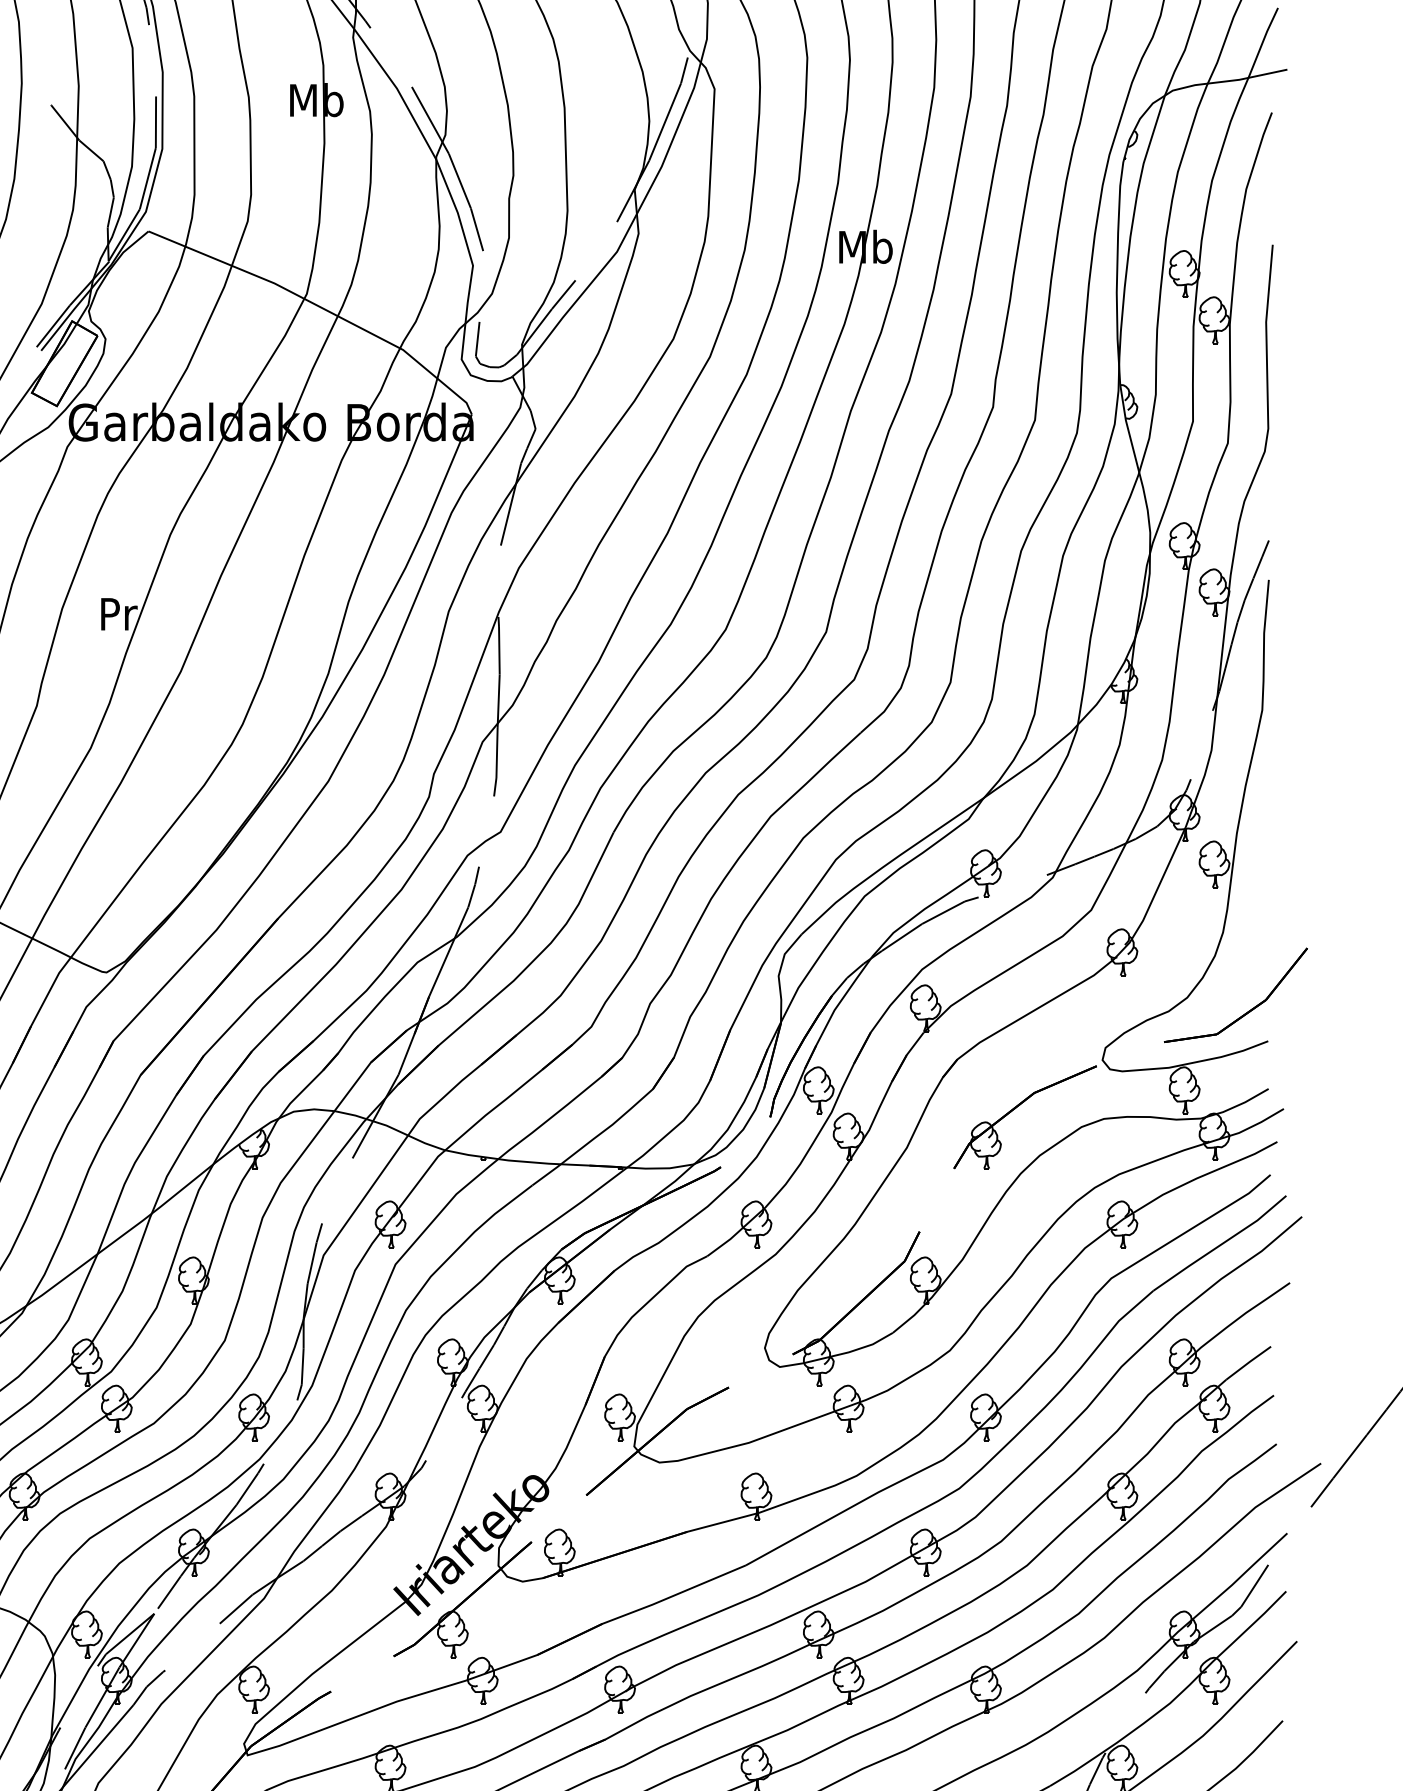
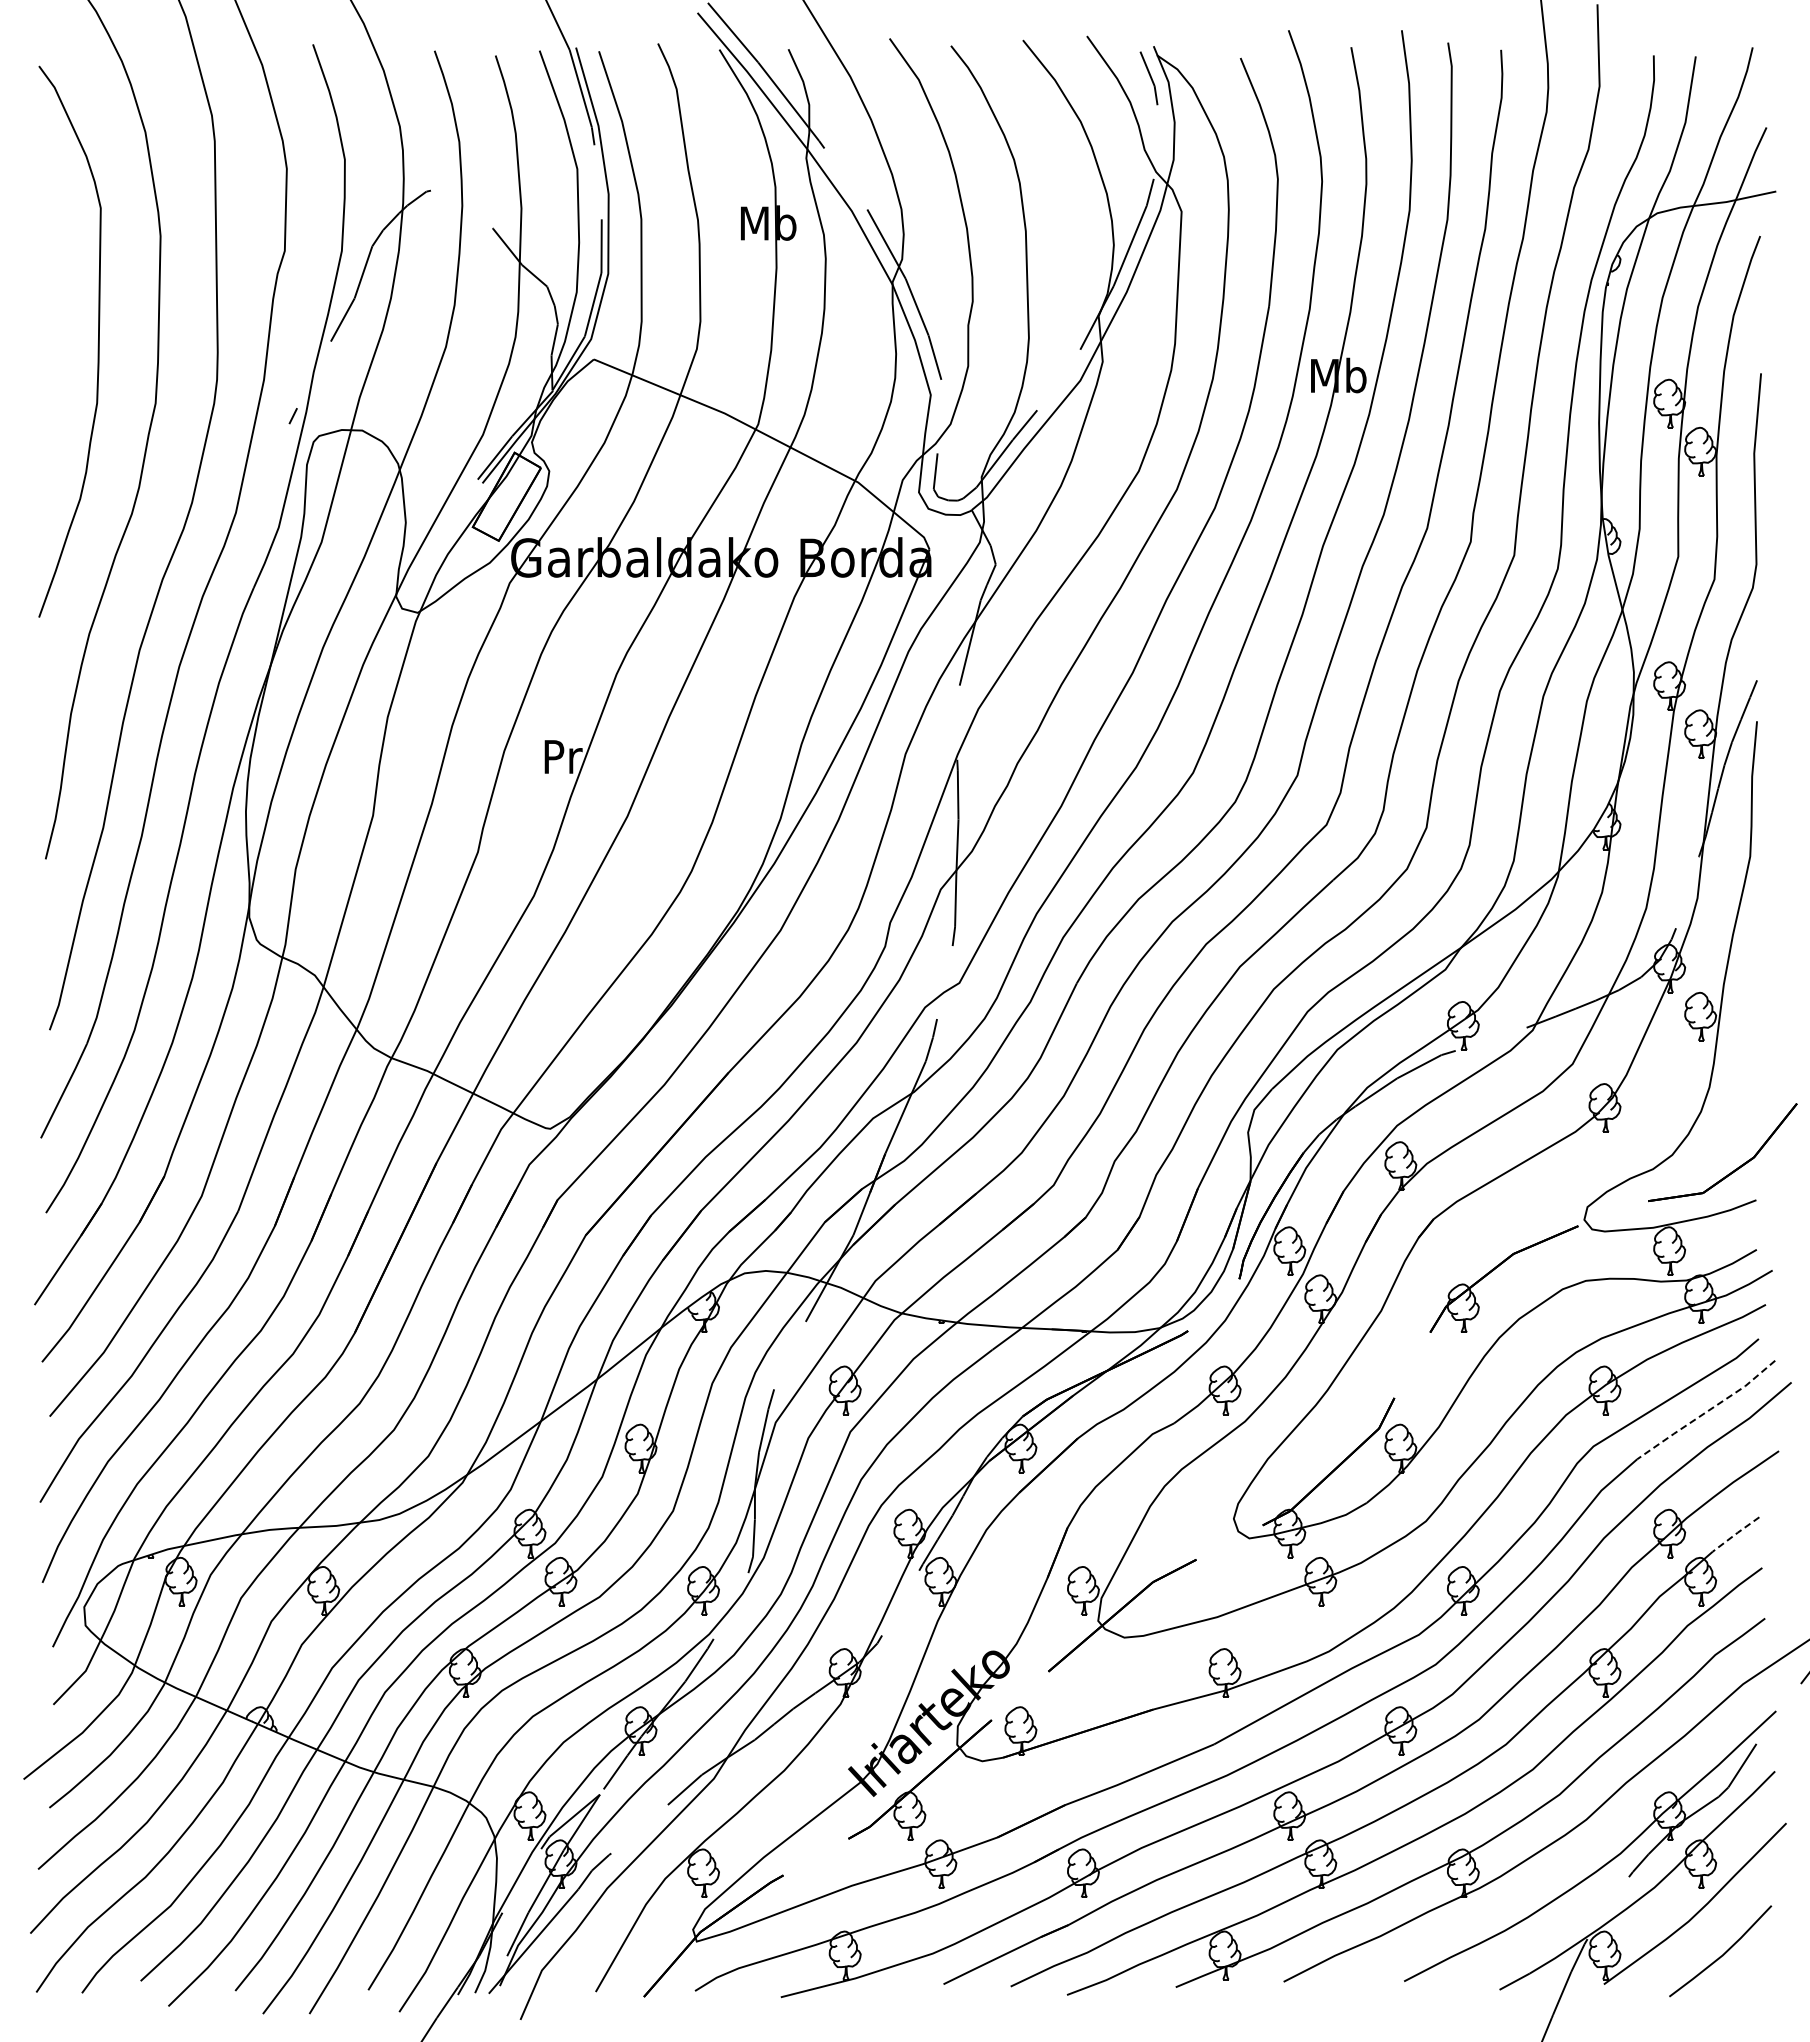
line: (1221, 1244) -> (1707, 1411), solid -> dashed
line: (1249, 1362) -> (1736, 1533), solid -> dashed

